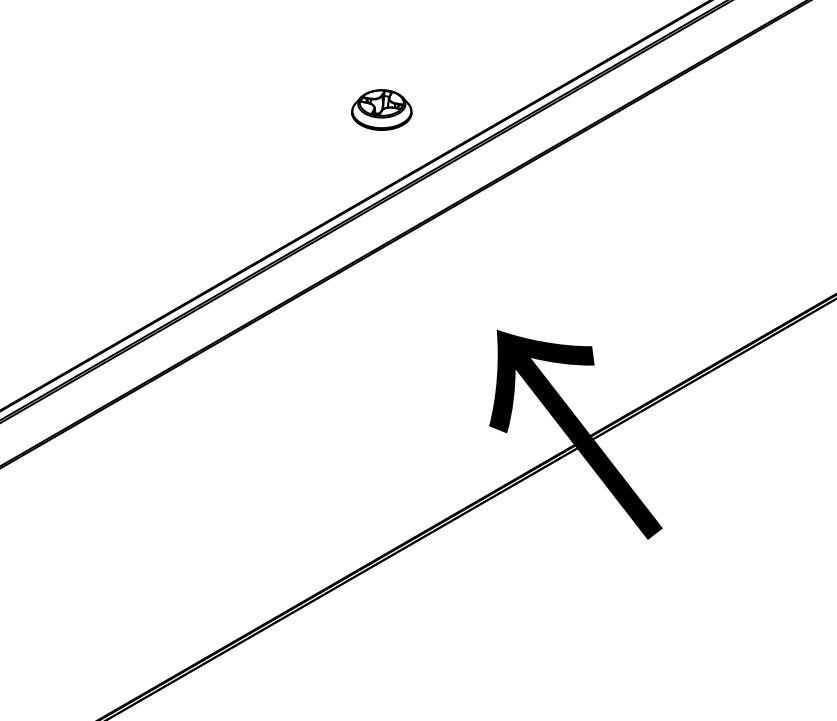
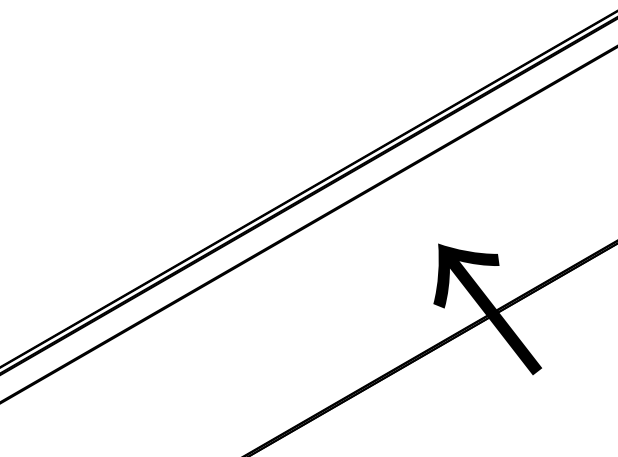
part: (380, 109) -> (365, 105), removed

